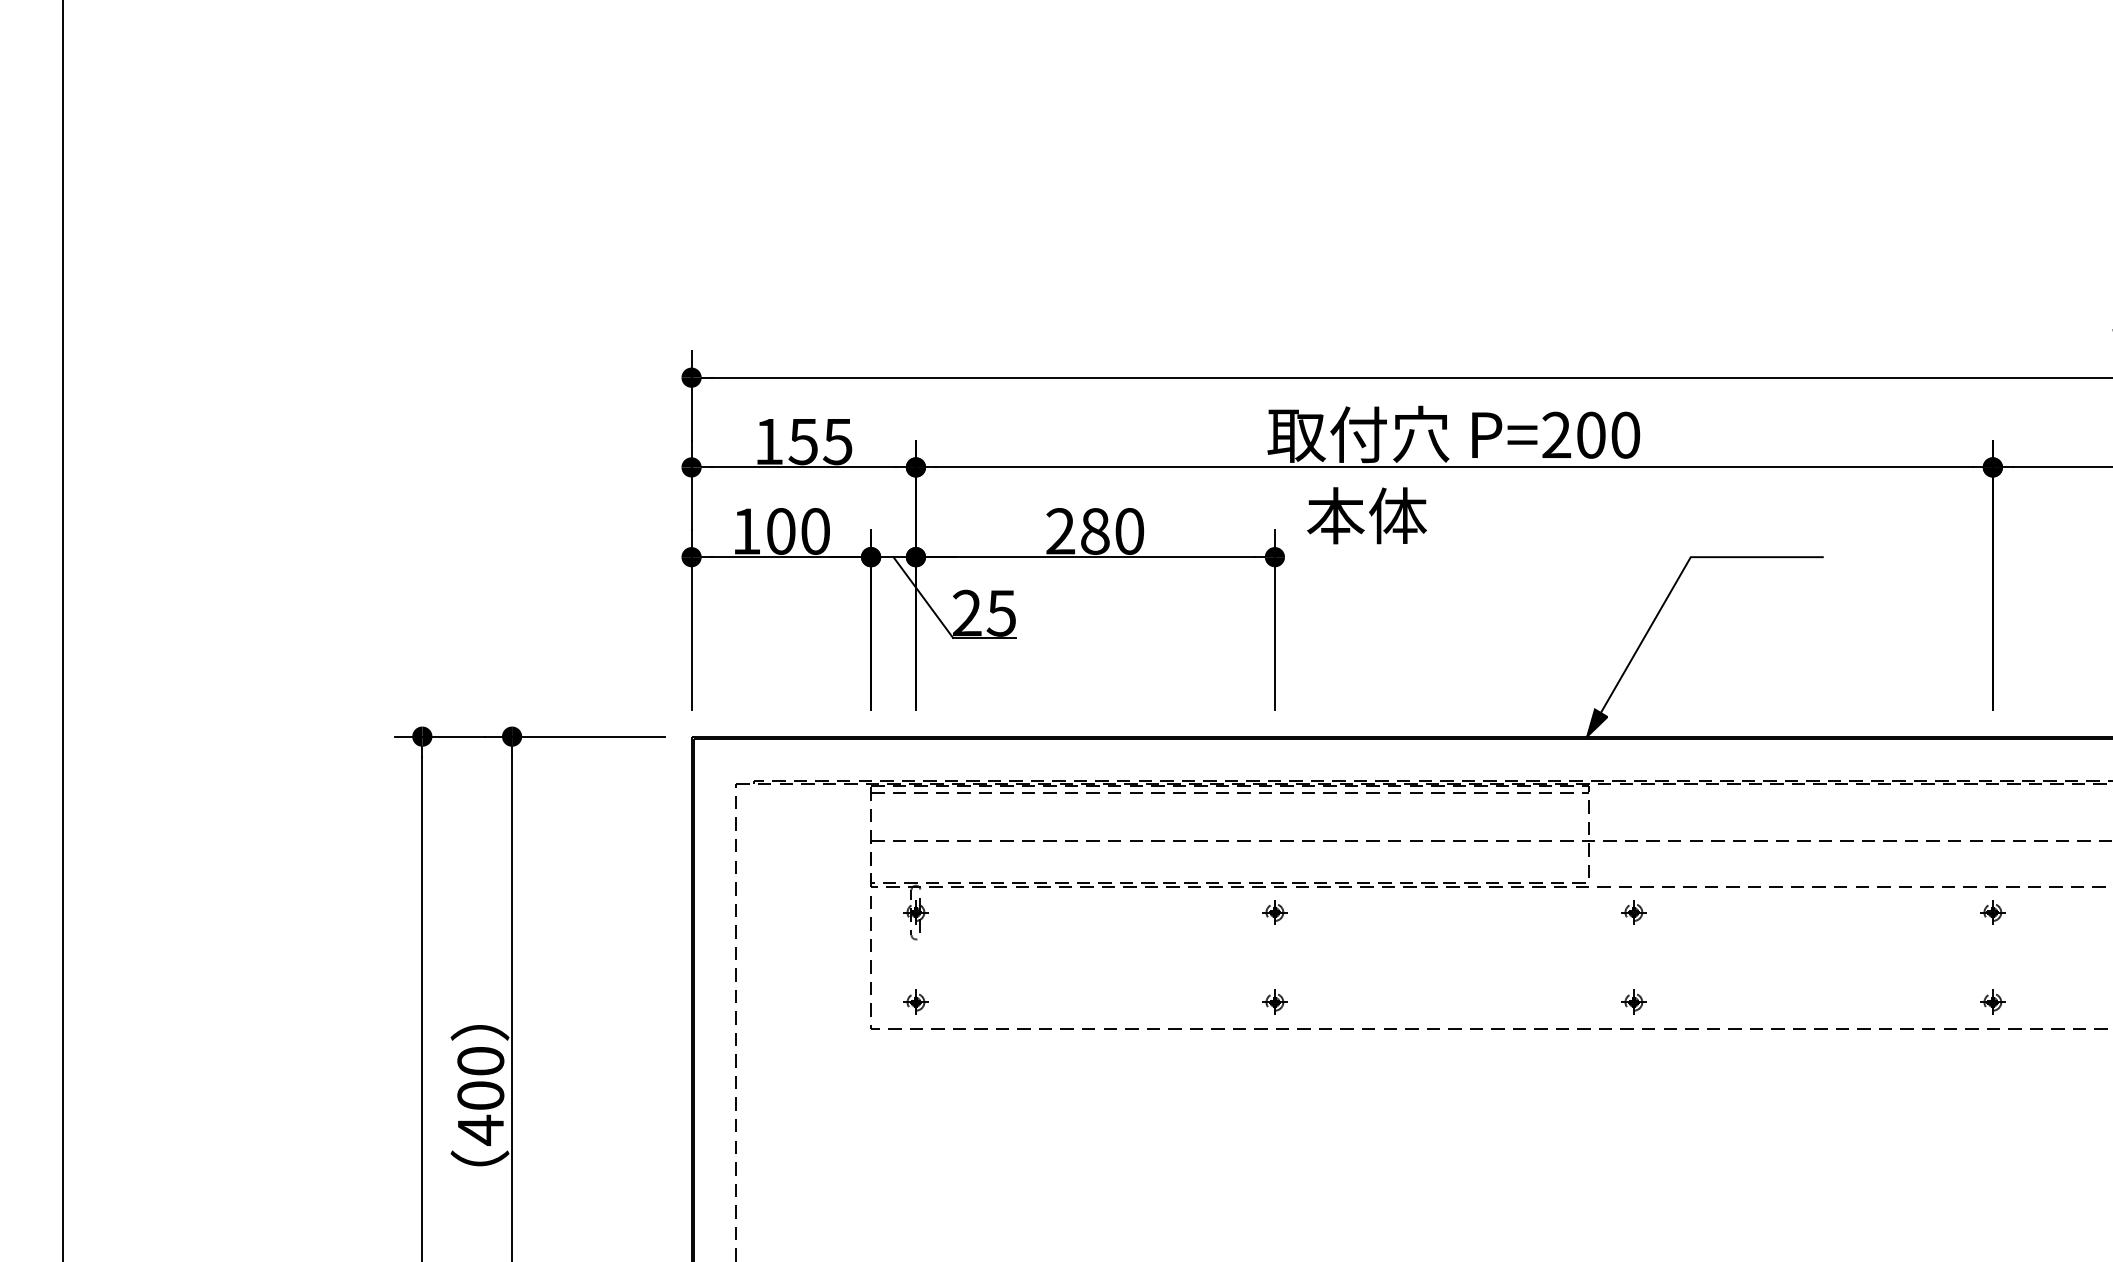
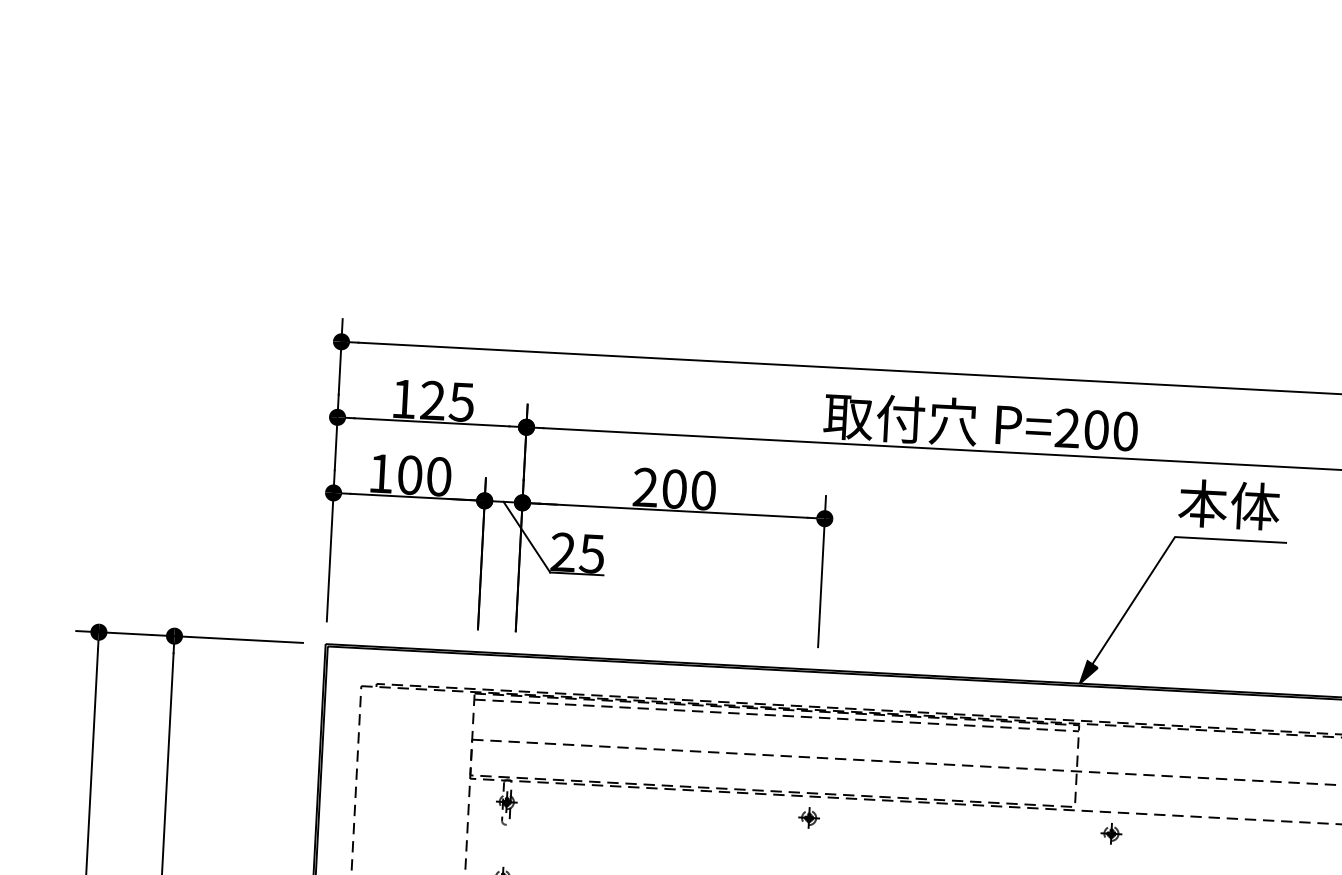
text: (802, 441) -> (432, 400), 155 -> 125
text: (1366, 515) -> (1228, 504), moved
text: (1095, 531) -> (674, 489), 280 -> 200

